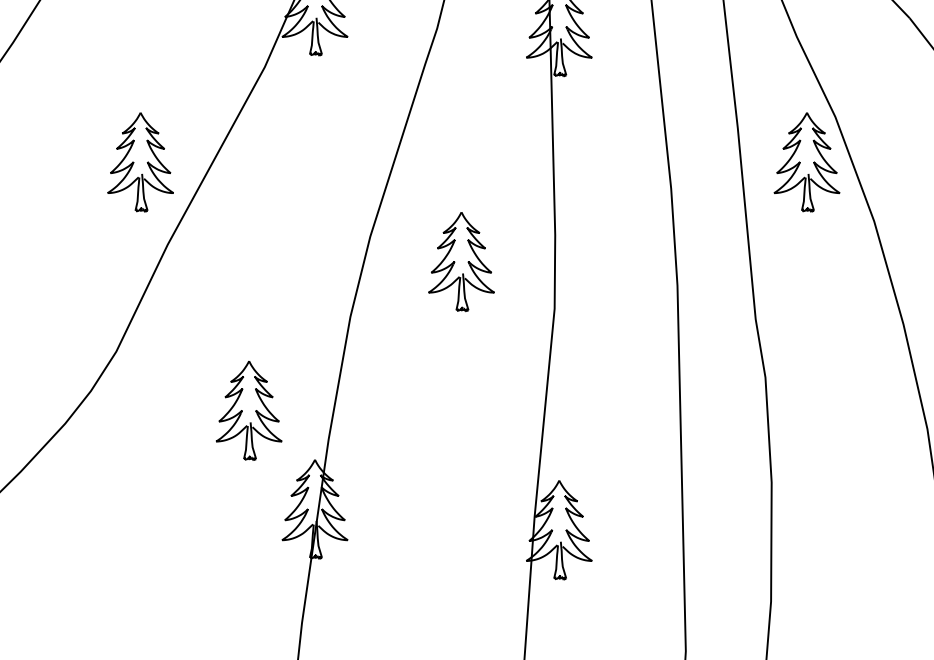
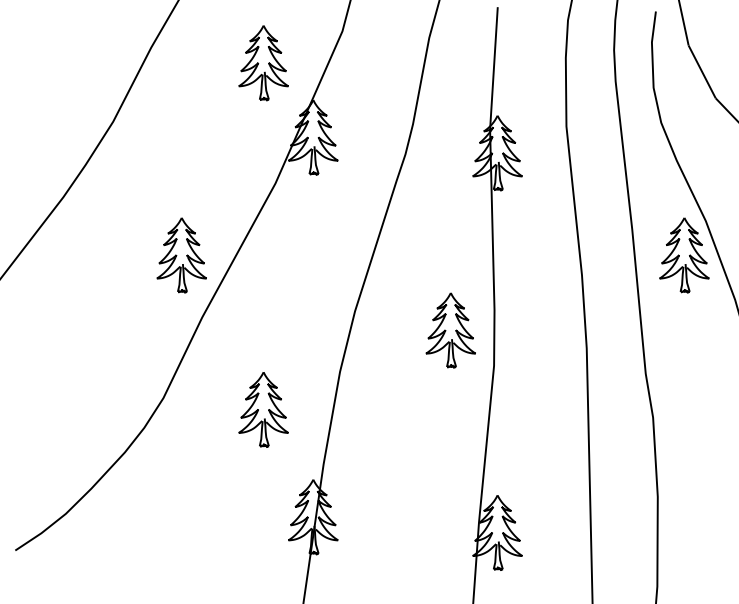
part: (461, 262) -> (450, 330), moved
part: (248, 410) -> (263, 409), moved

